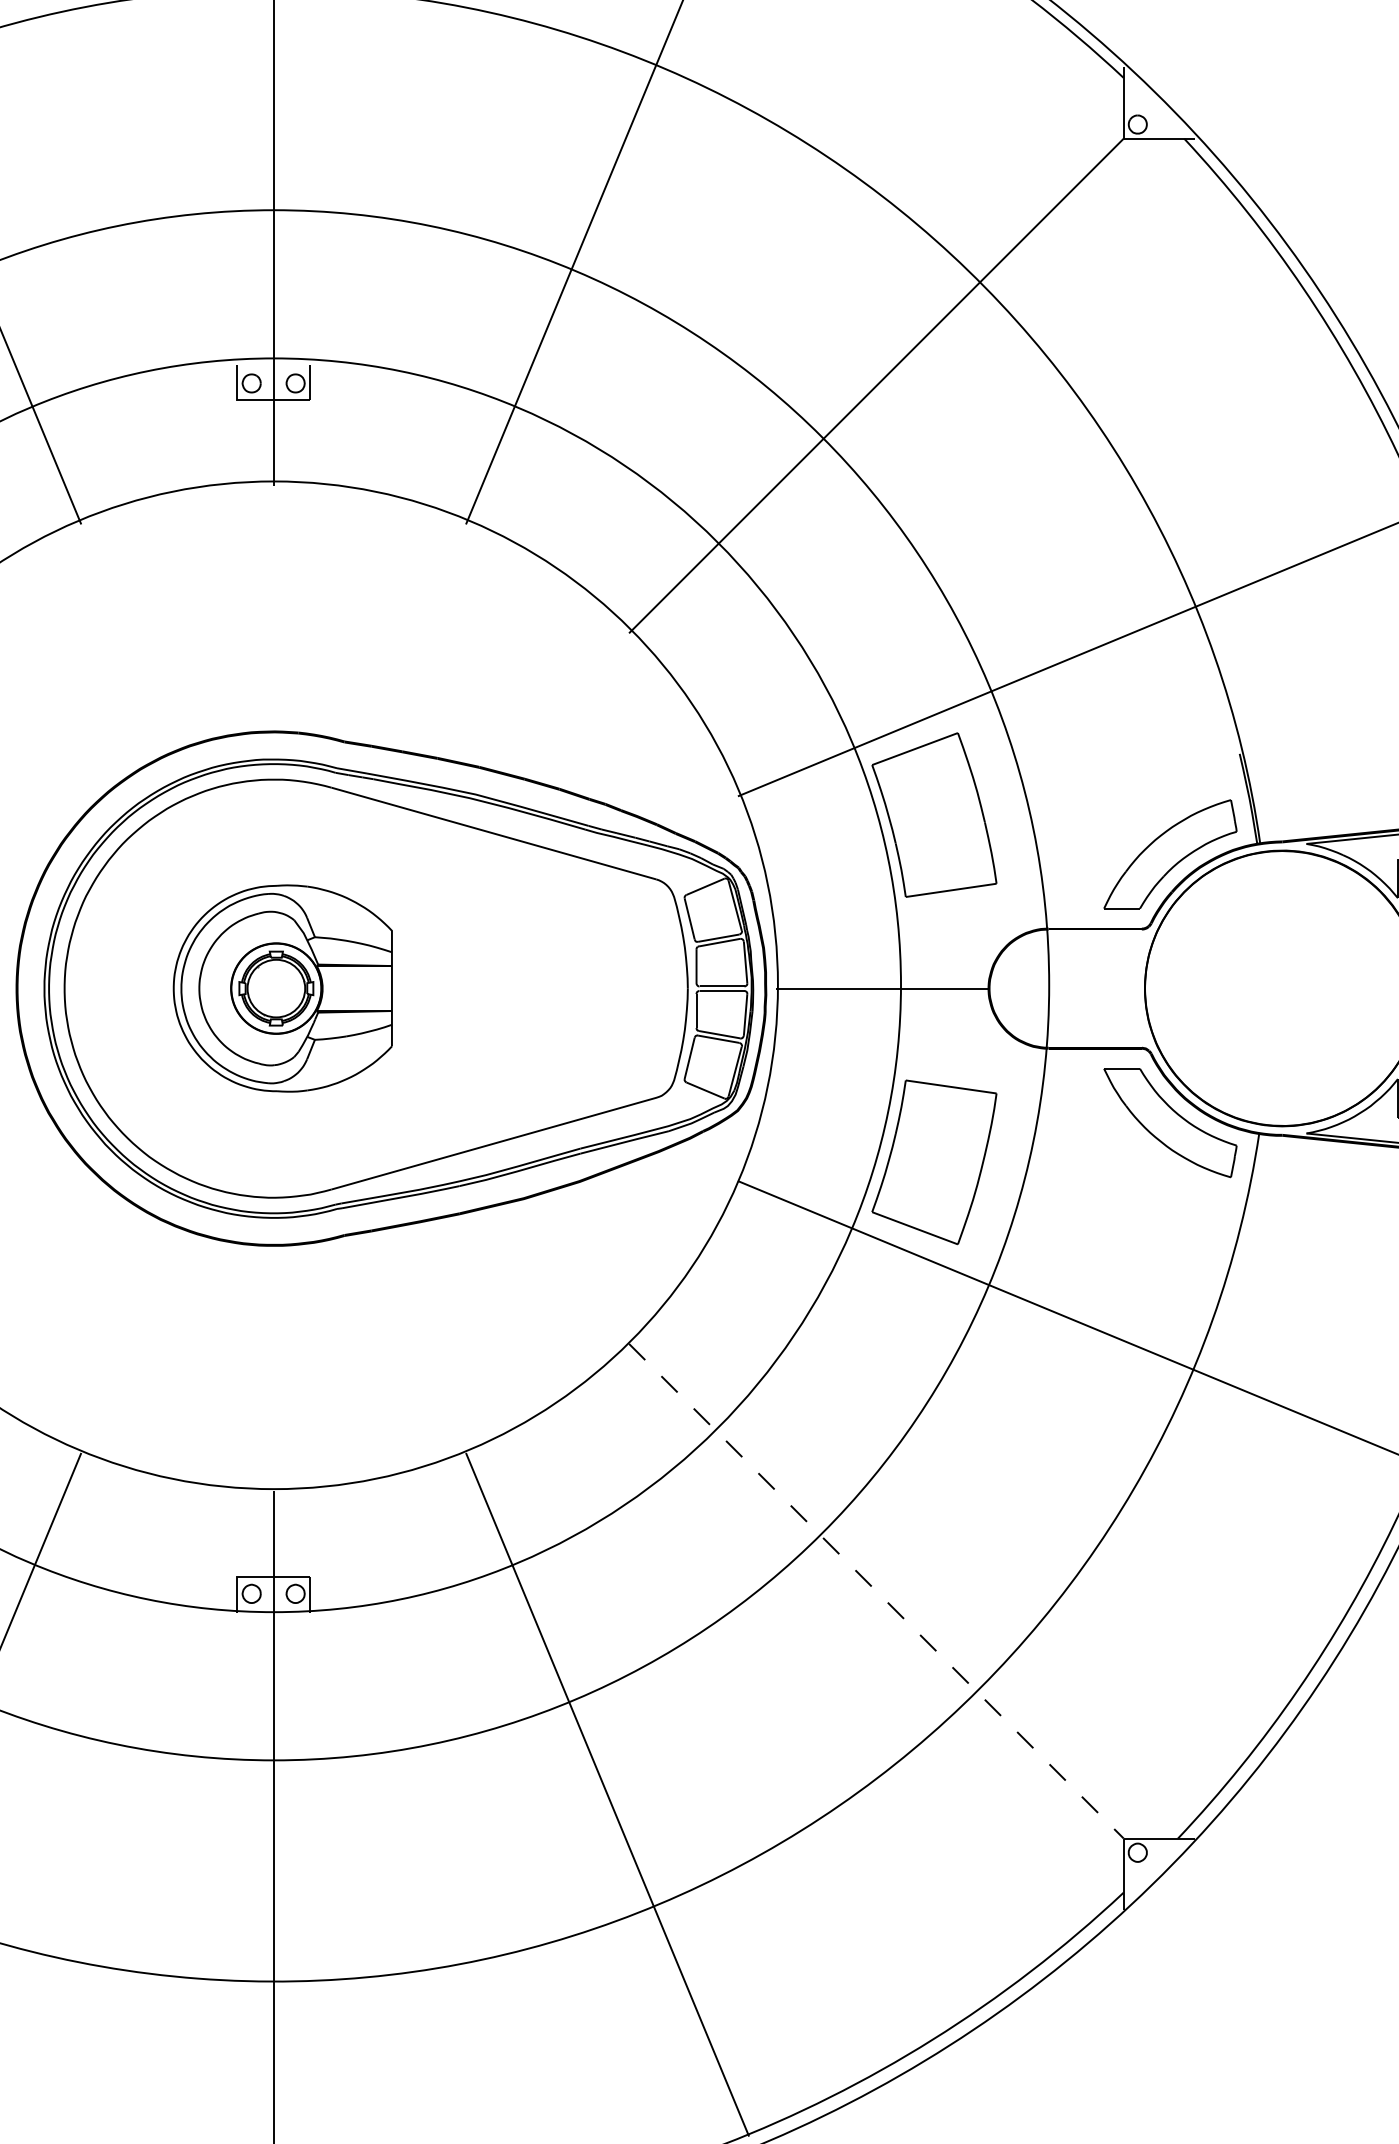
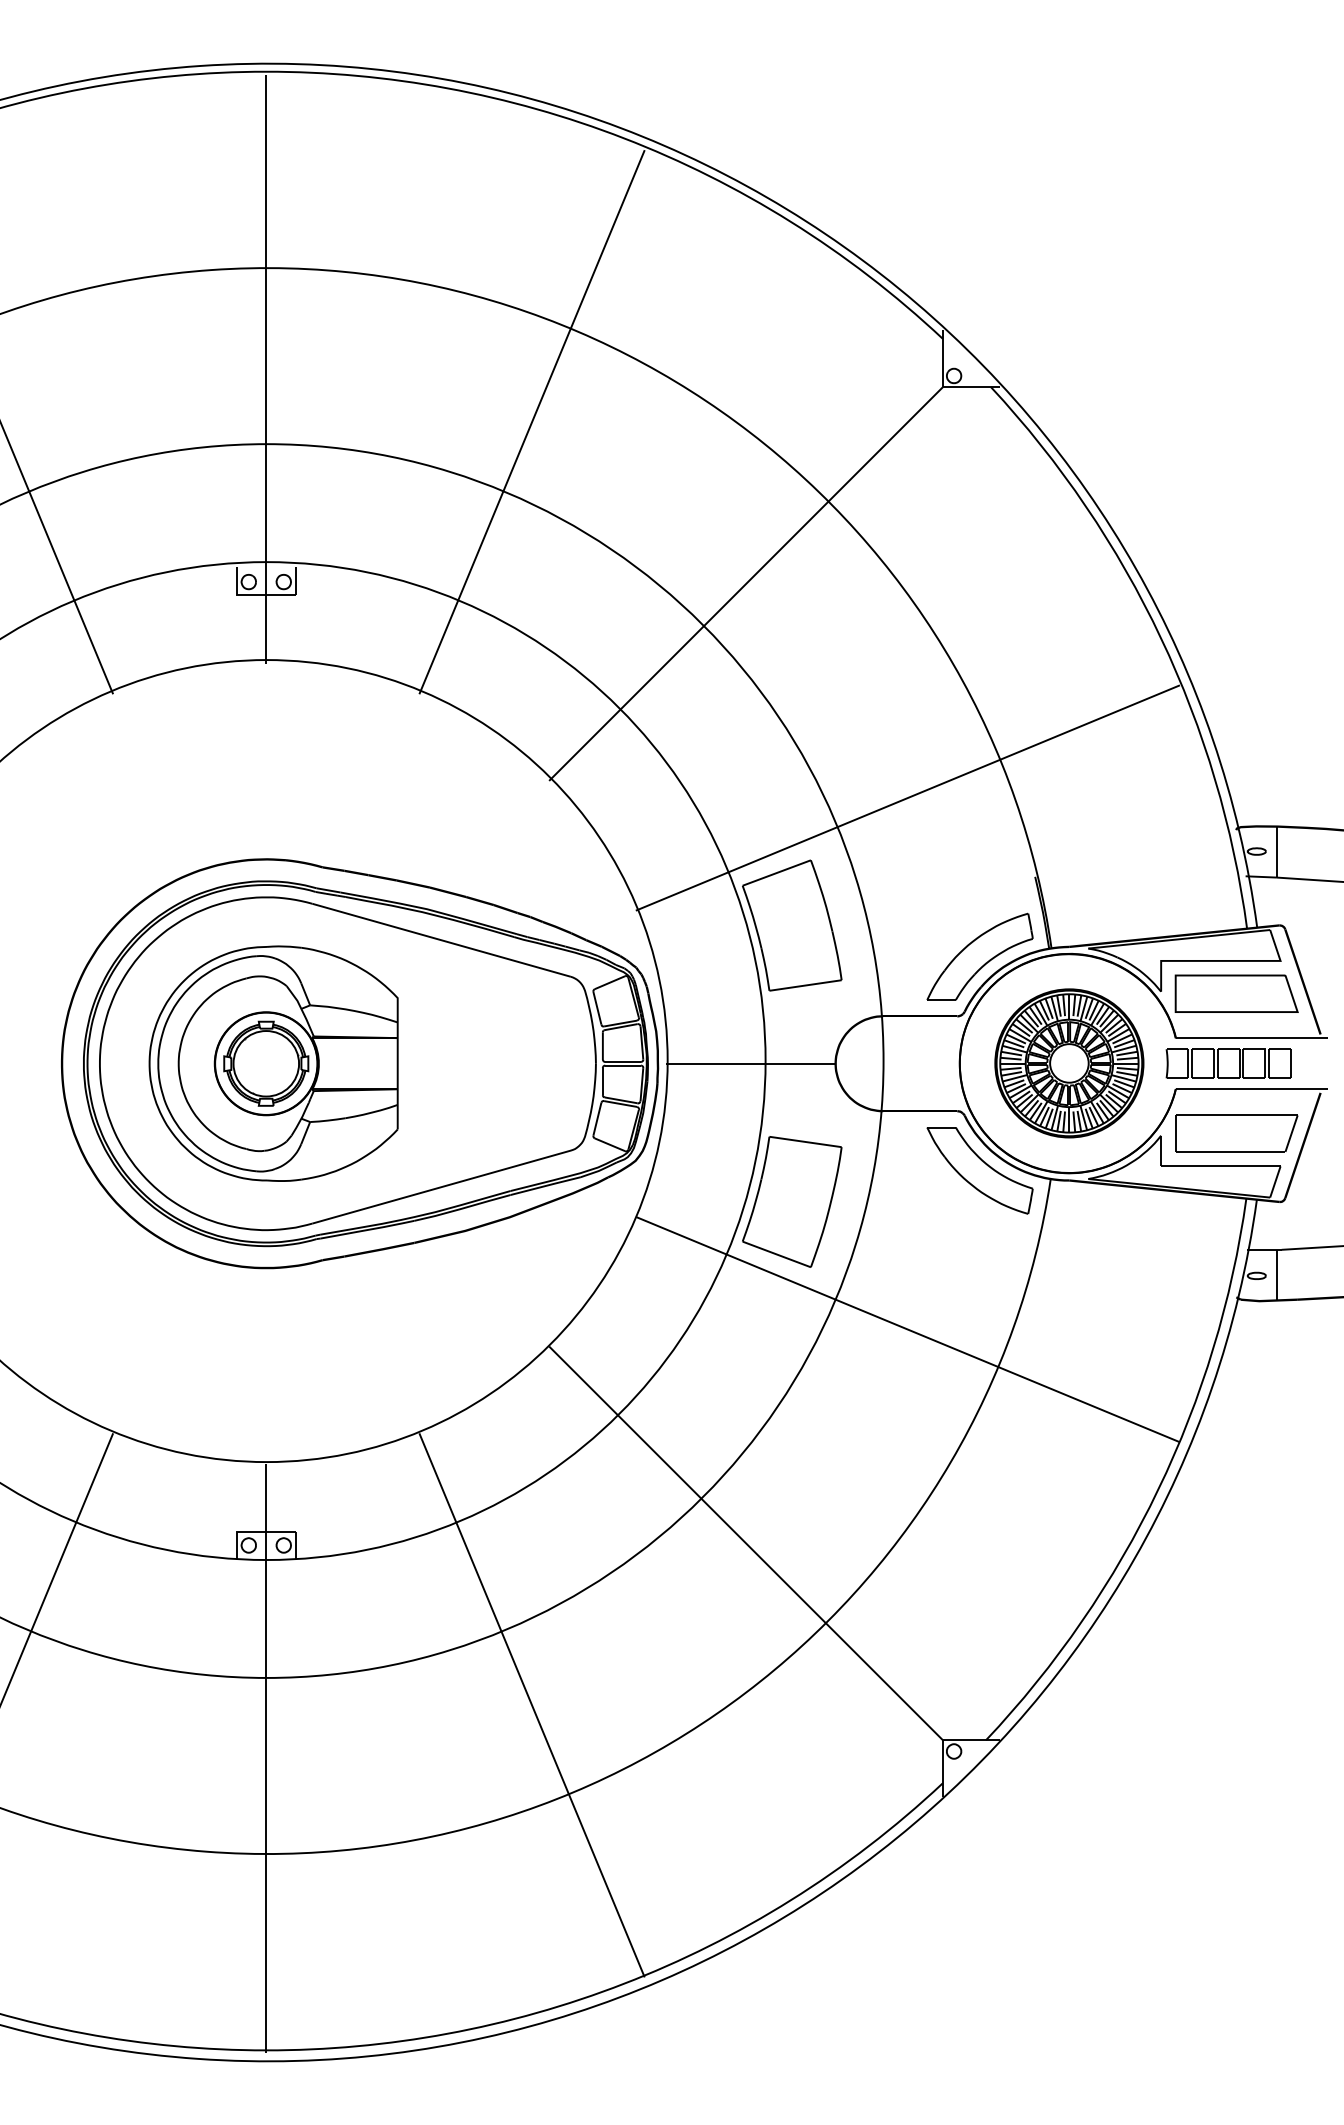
part: (282, 988) -> (273, 1063), size x1.43
part: (1282, 988) -> (1069, 1063), added
line: (877, 1591) -> (746, 1543), dashed -> solid

